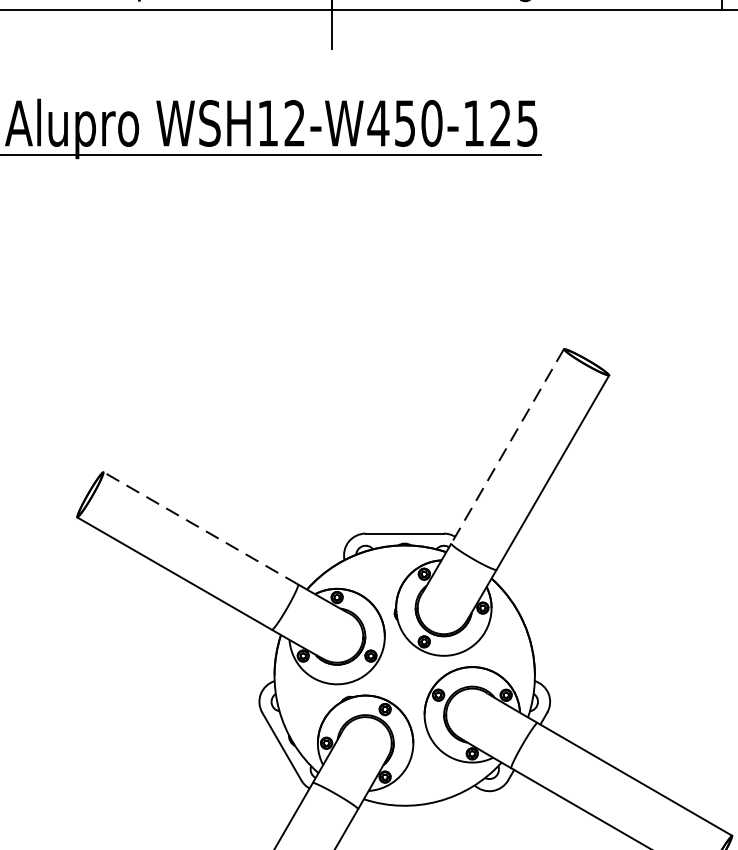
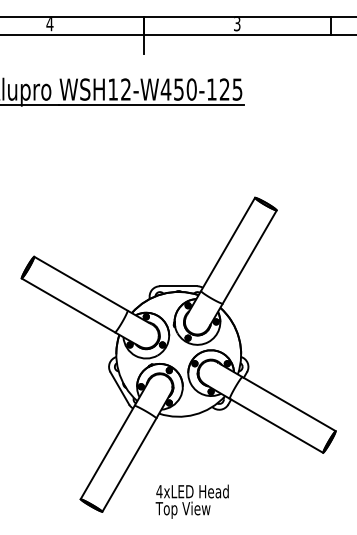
line: (508, 446) -> (228, 244), dashed -> solid
line: (199, 527) -> (80, 283), dashed -> solid

